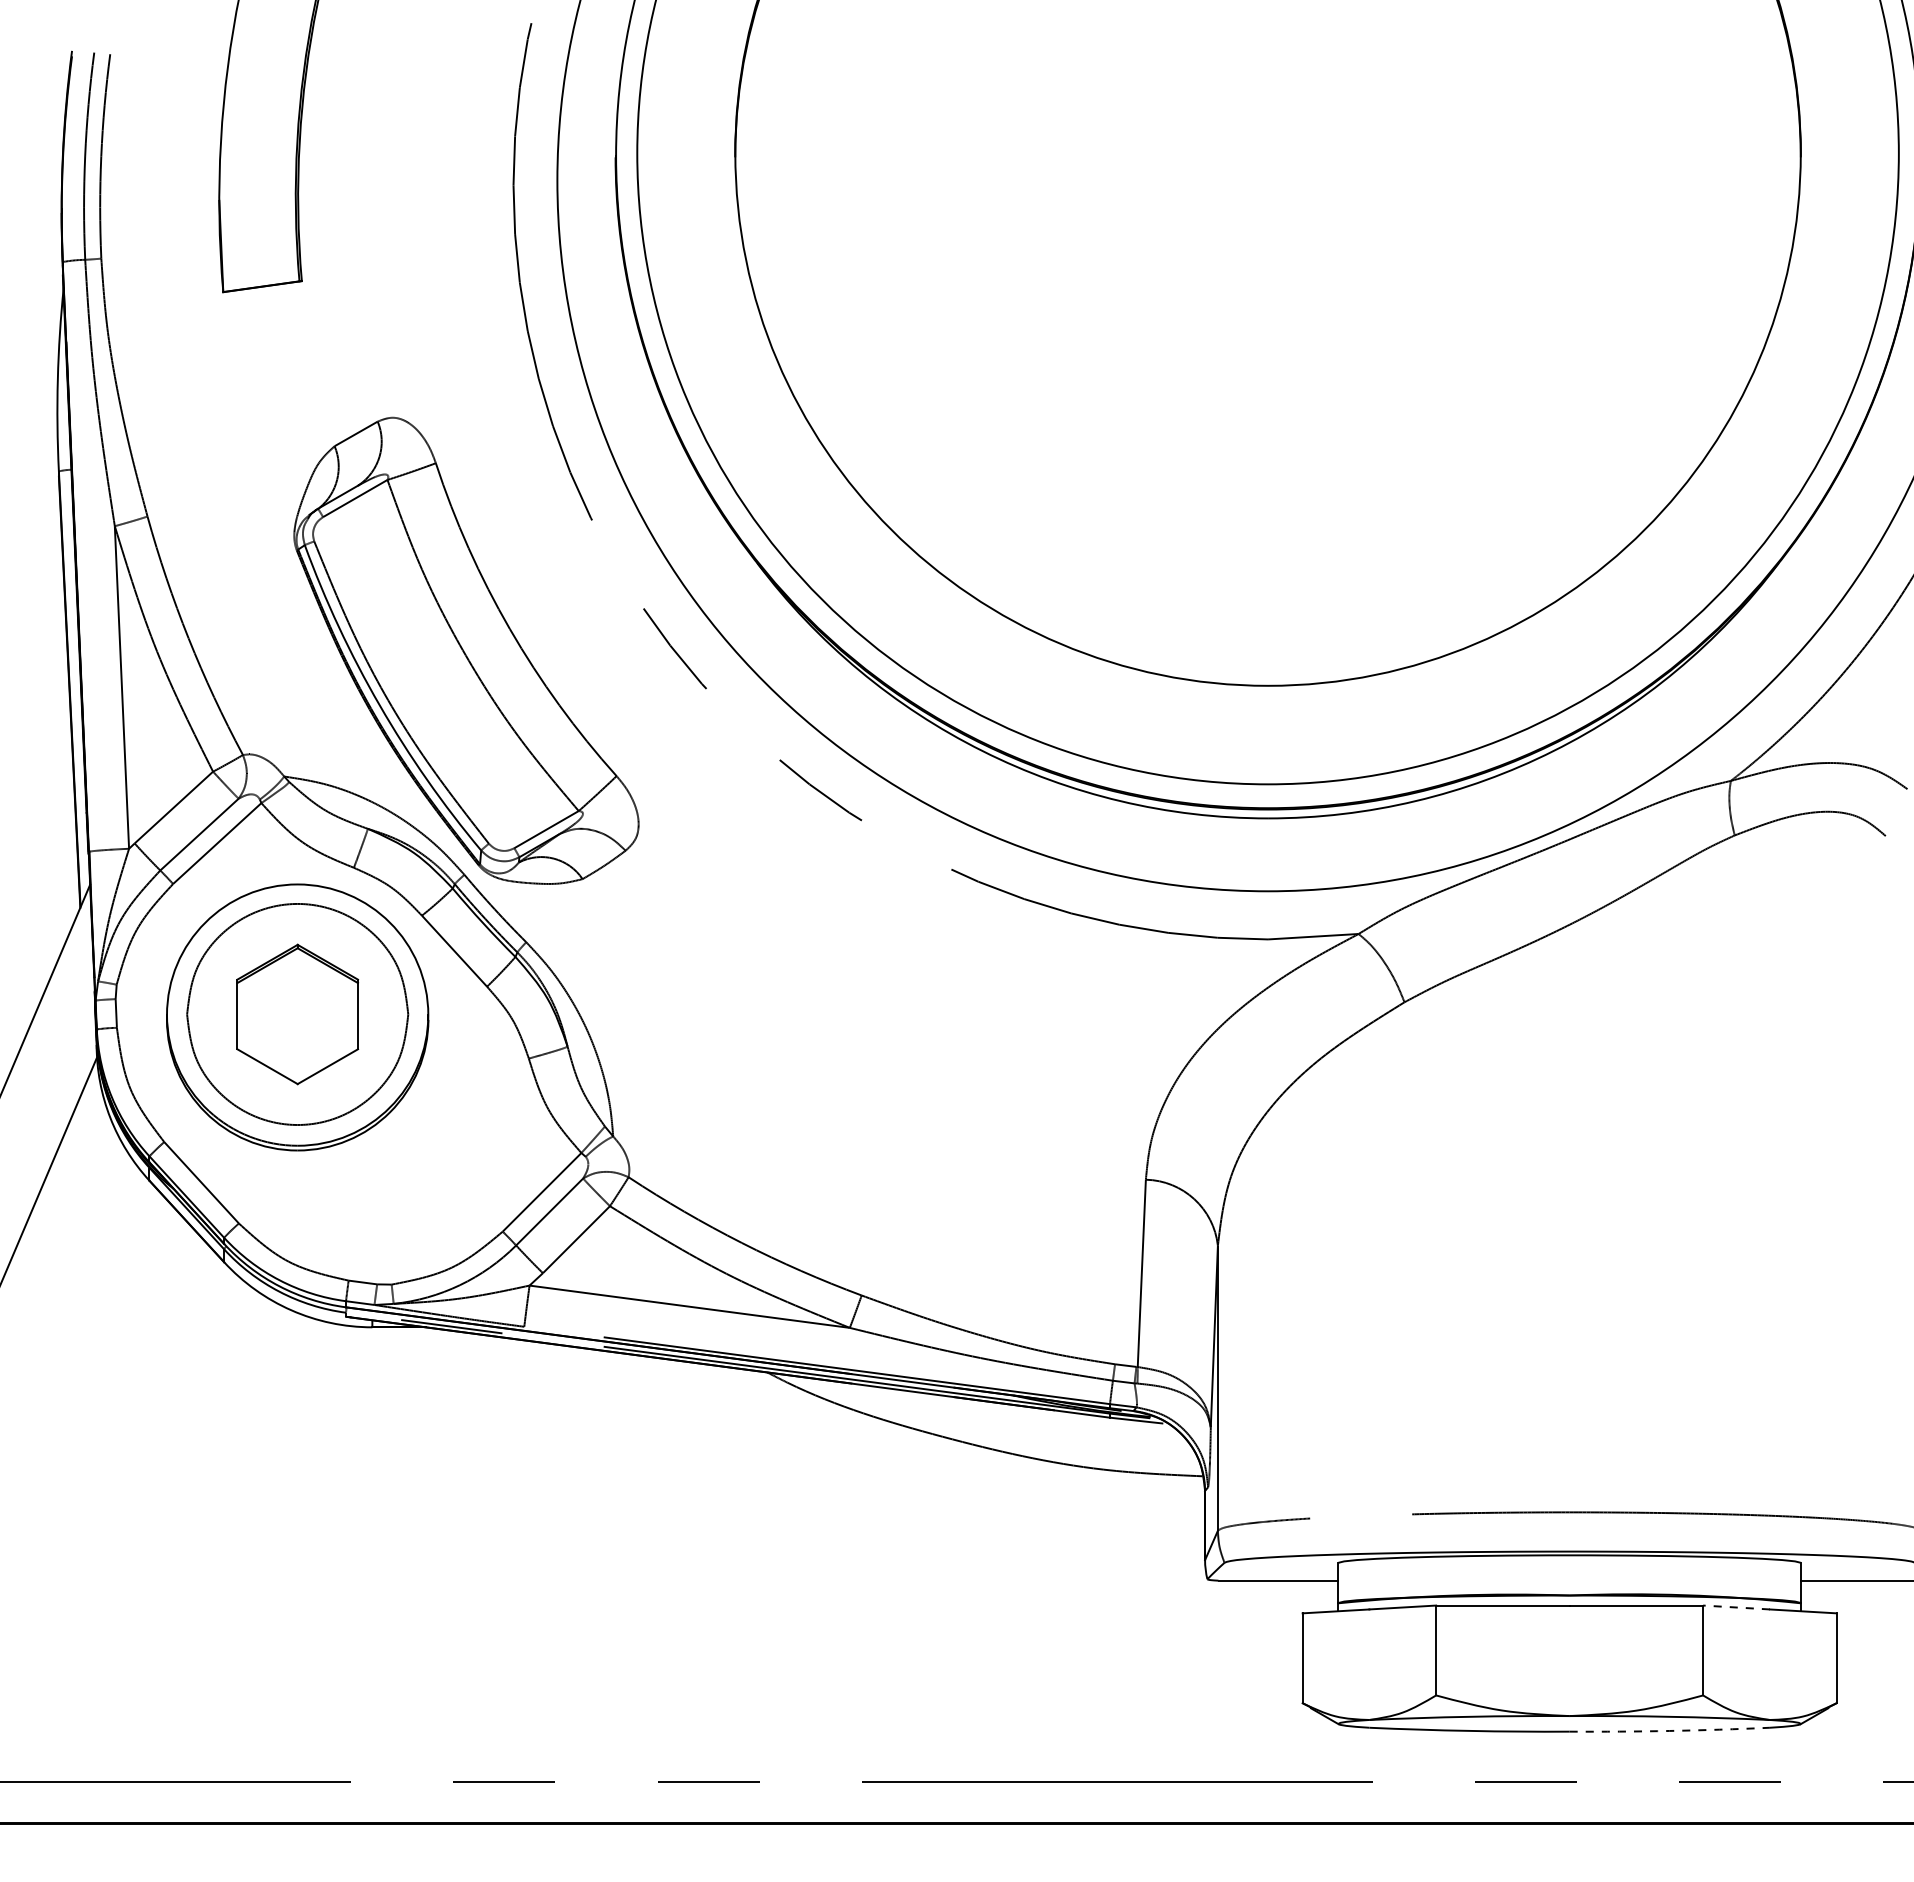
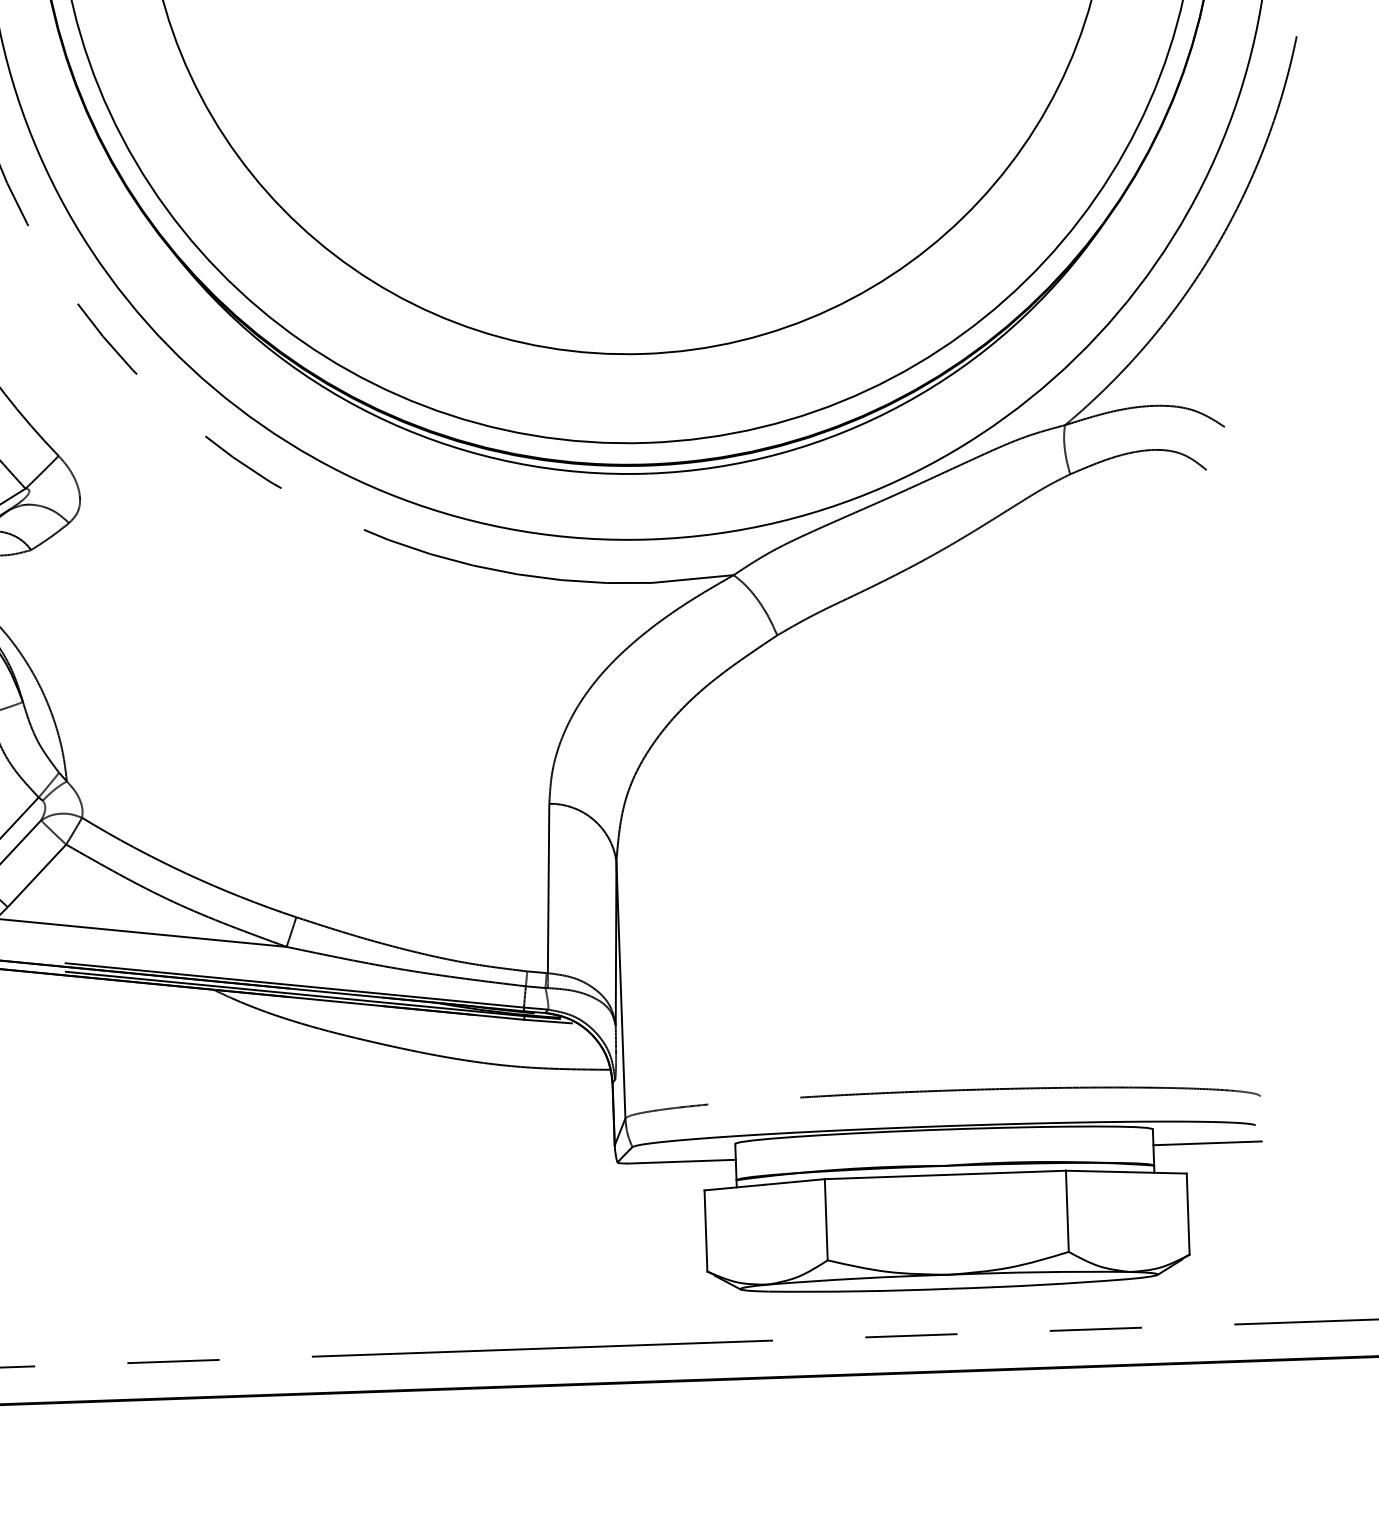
line: (1736, 1607) -> (1096, 1171), dashed -> solid
arc: (1669, 1730) -> (1039, 1284), dashed -> solid

